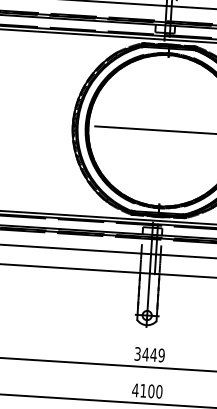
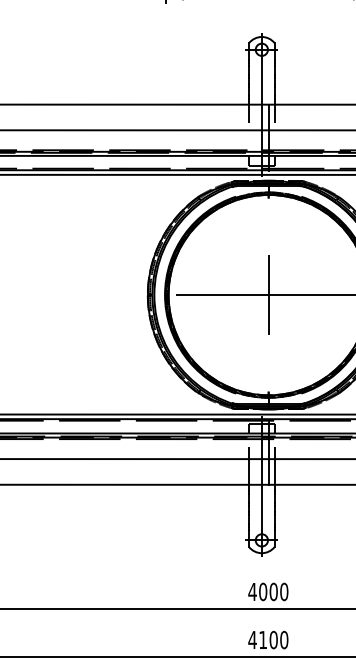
line: (163, 130) -> (268, 294), added
text: (149, 354) -> (268, 591), 3449 -> 4000

